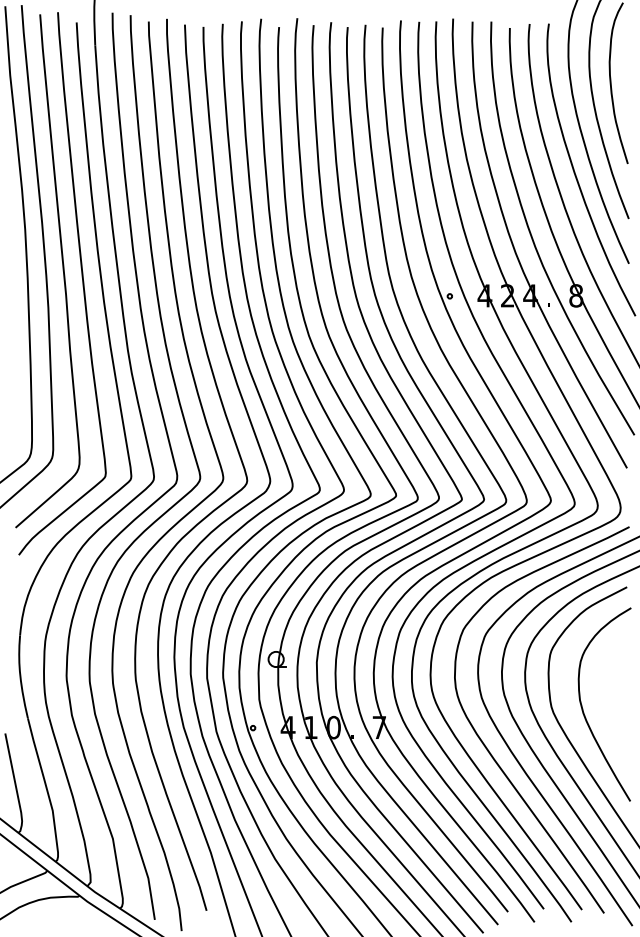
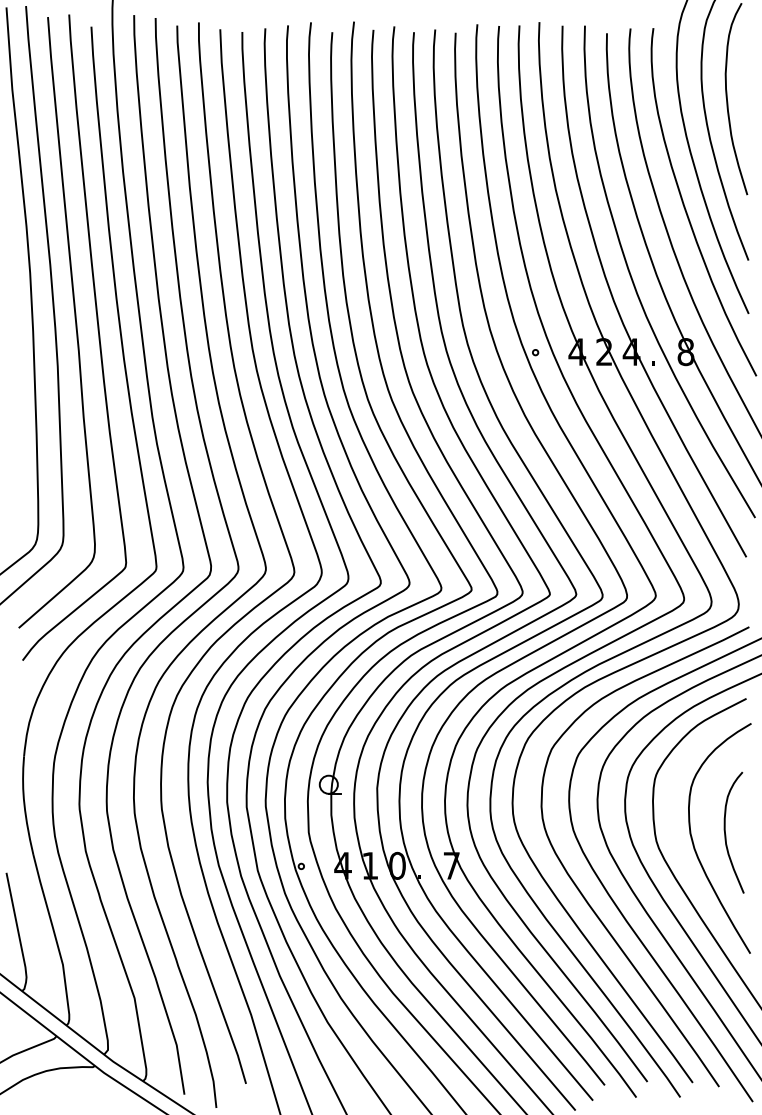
curve: (610, 701) -> (726, 834), added

